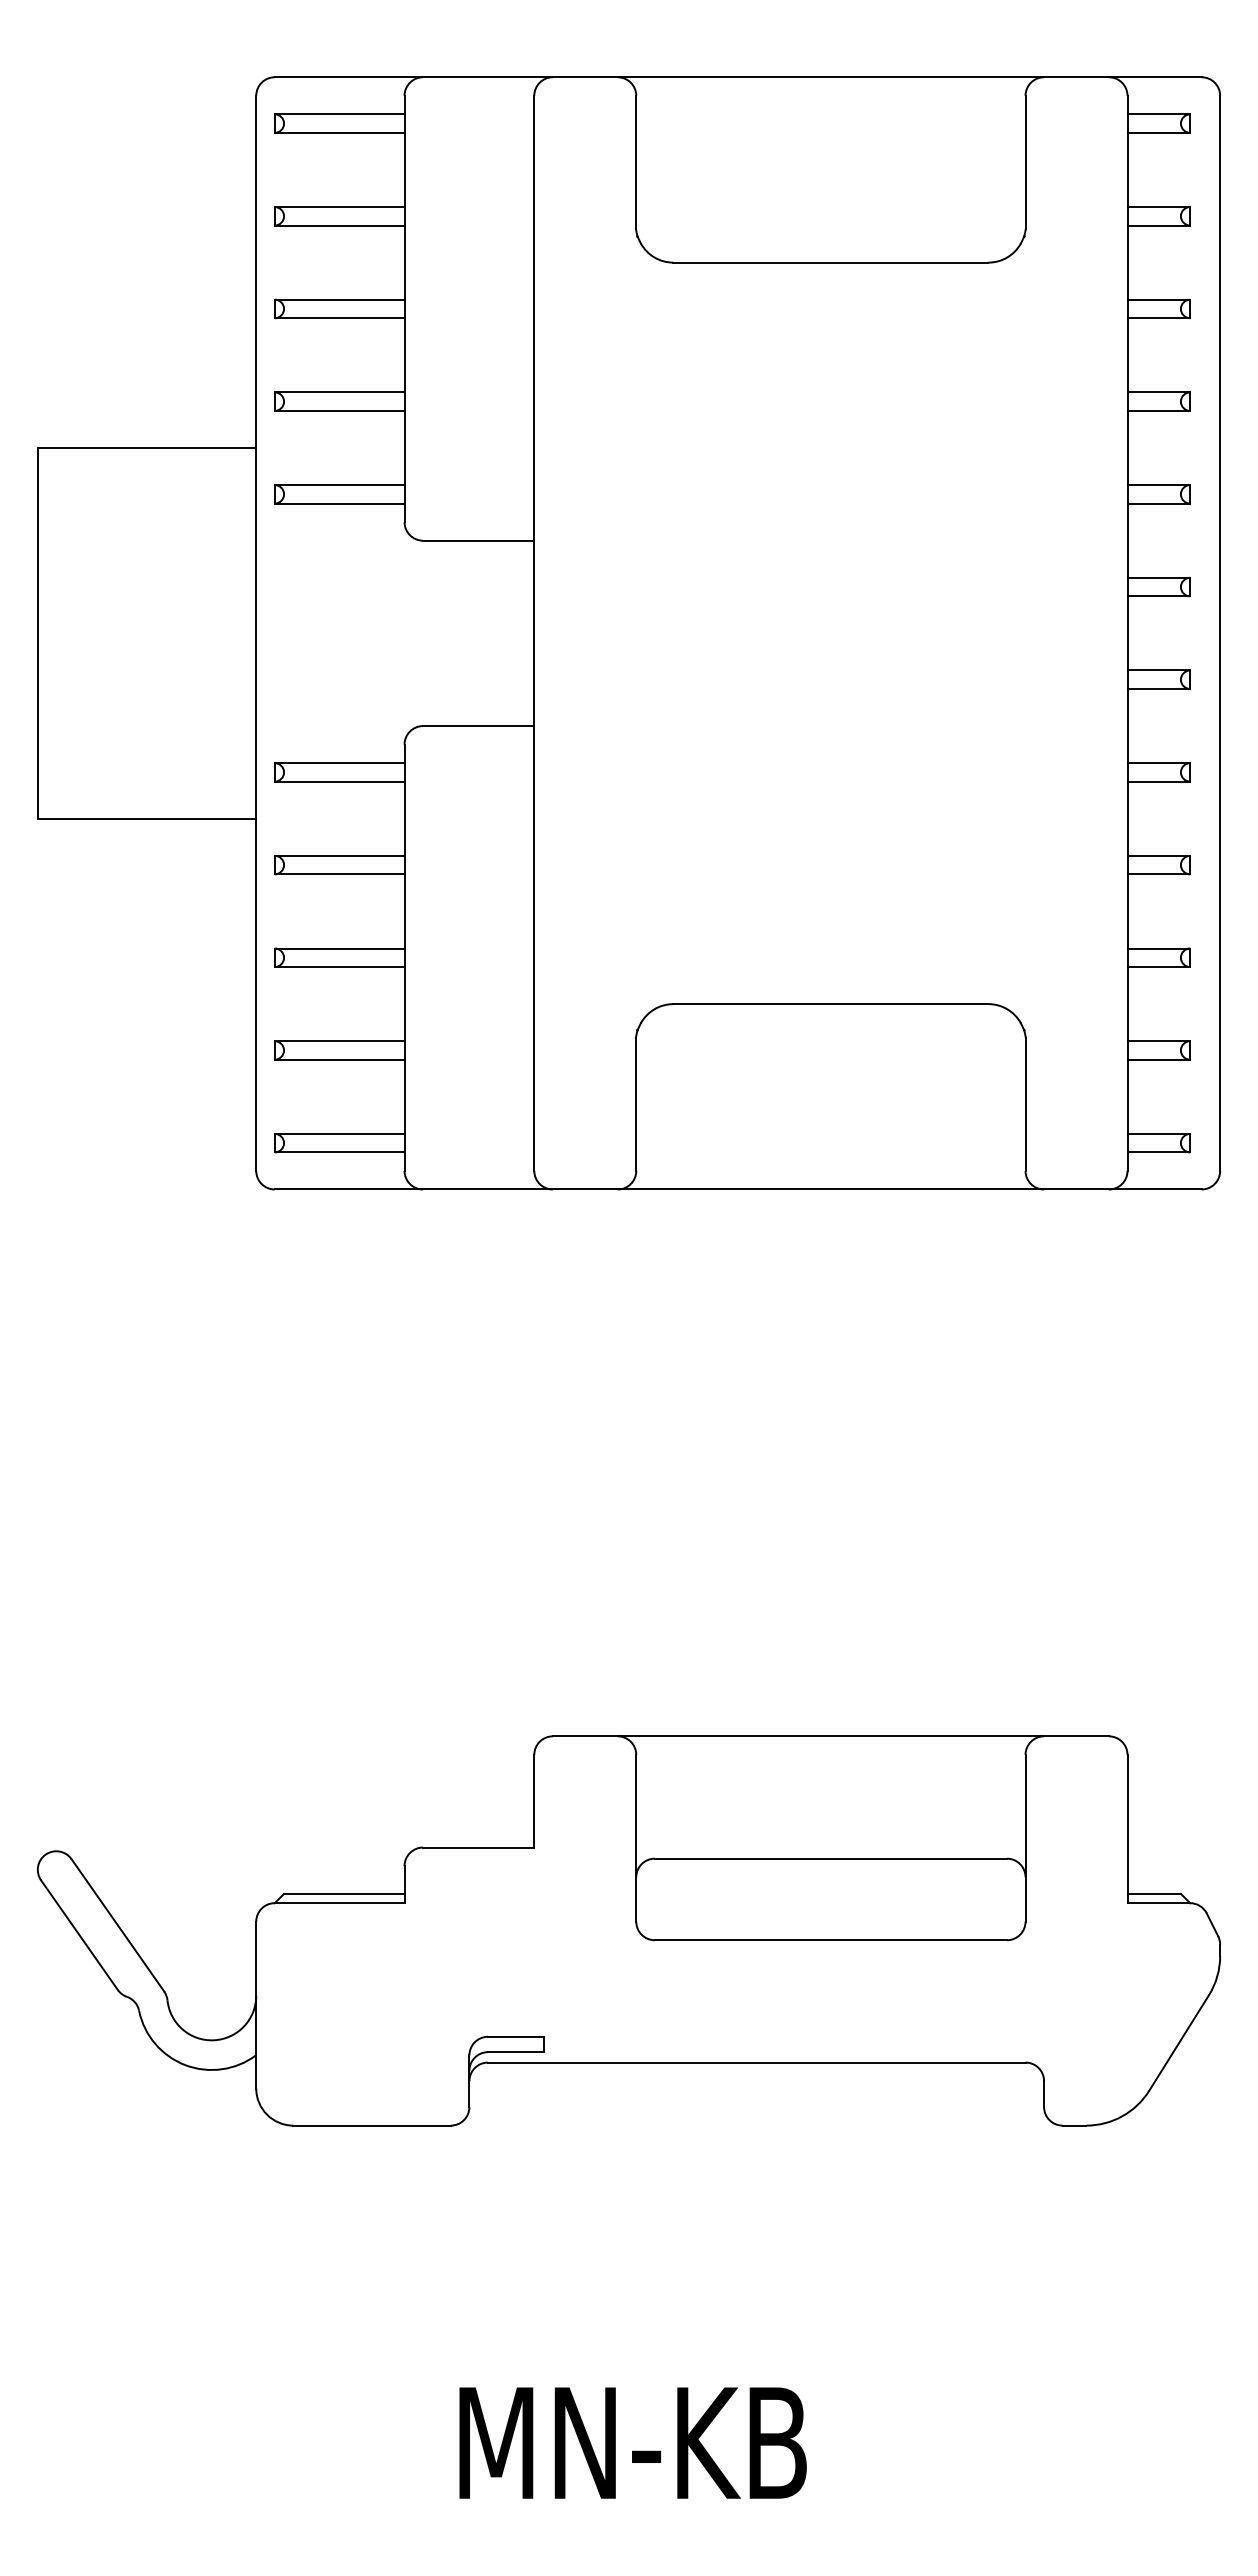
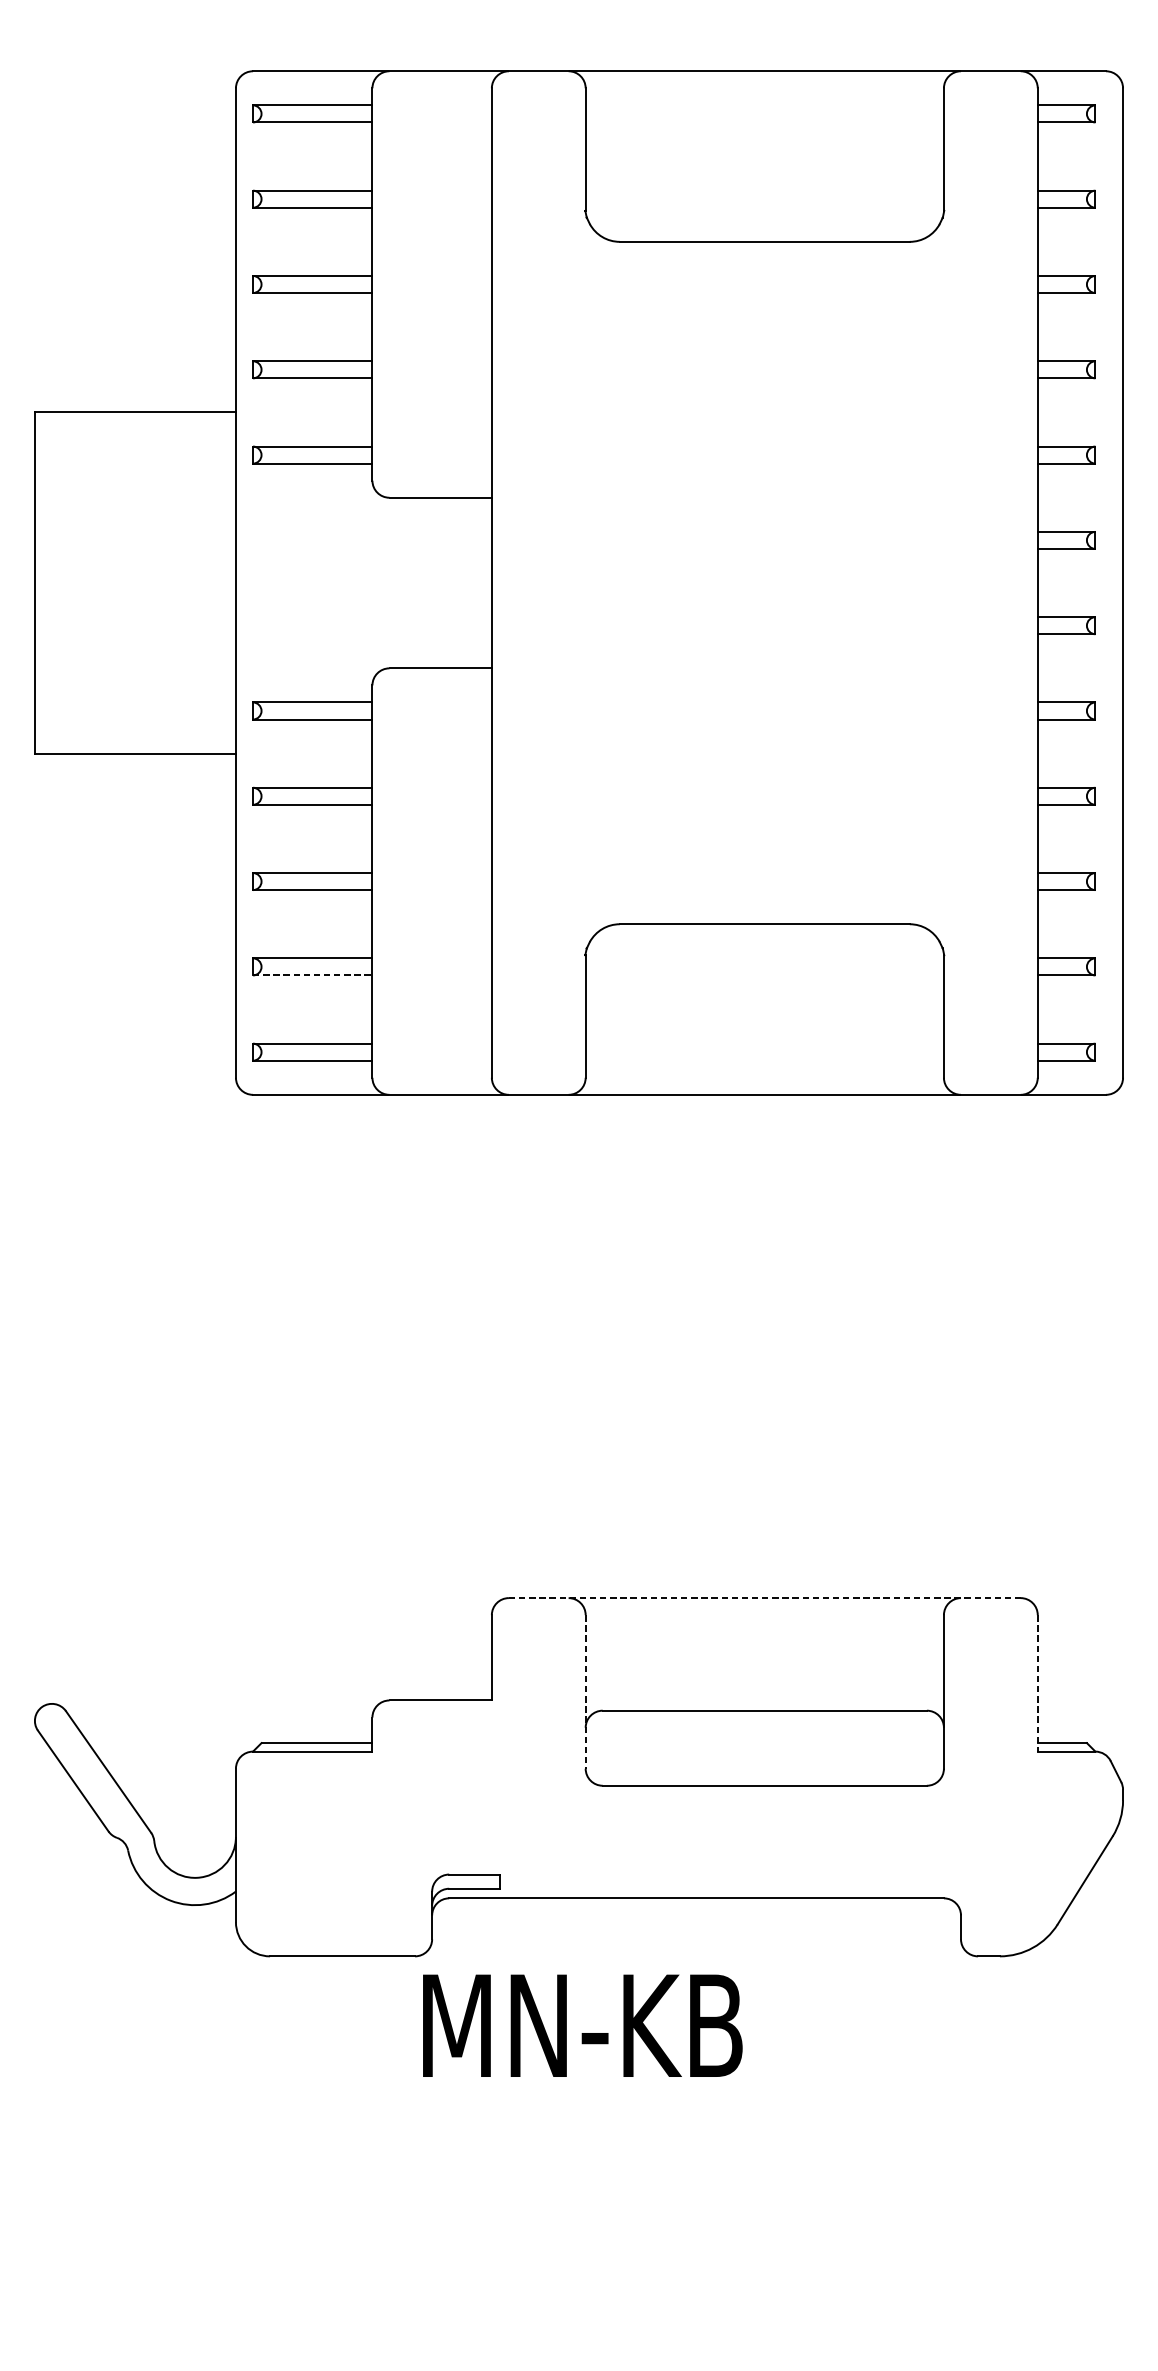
line: (339, 1059) -> (312, 975), solid -> dashed
line: (831, 1736) -> (765, 1598), solid -> dashed
line: (1127, 1829) -> (1037, 1683), solid -> dashed
line: (636, 1838) -> (585, 1692), solid -> dashed
text: (632, 2442) -> (582, 2025), moved

